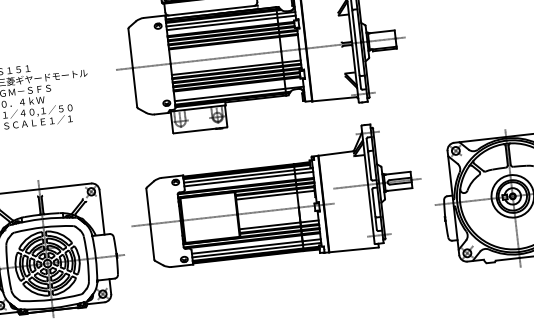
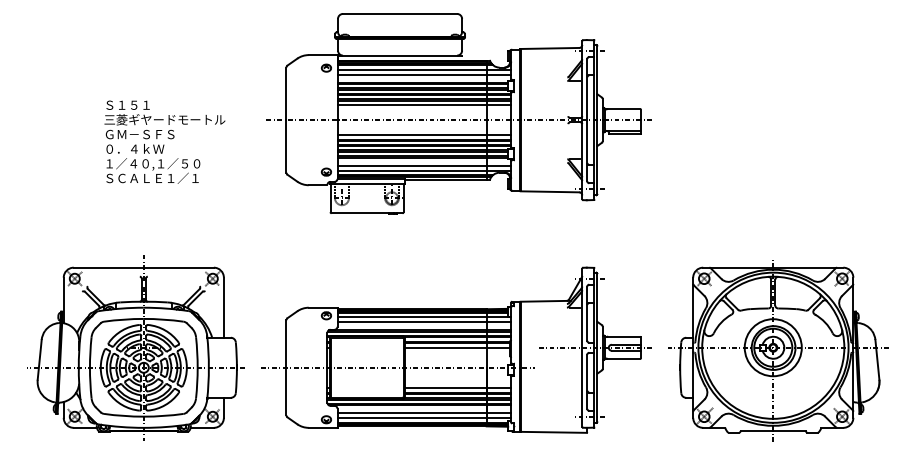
line: (233, 45) -> (424, 105), added
line: (238, 90) -> (424, 165), added
part: (274, 196) -> (456, 349), moved

